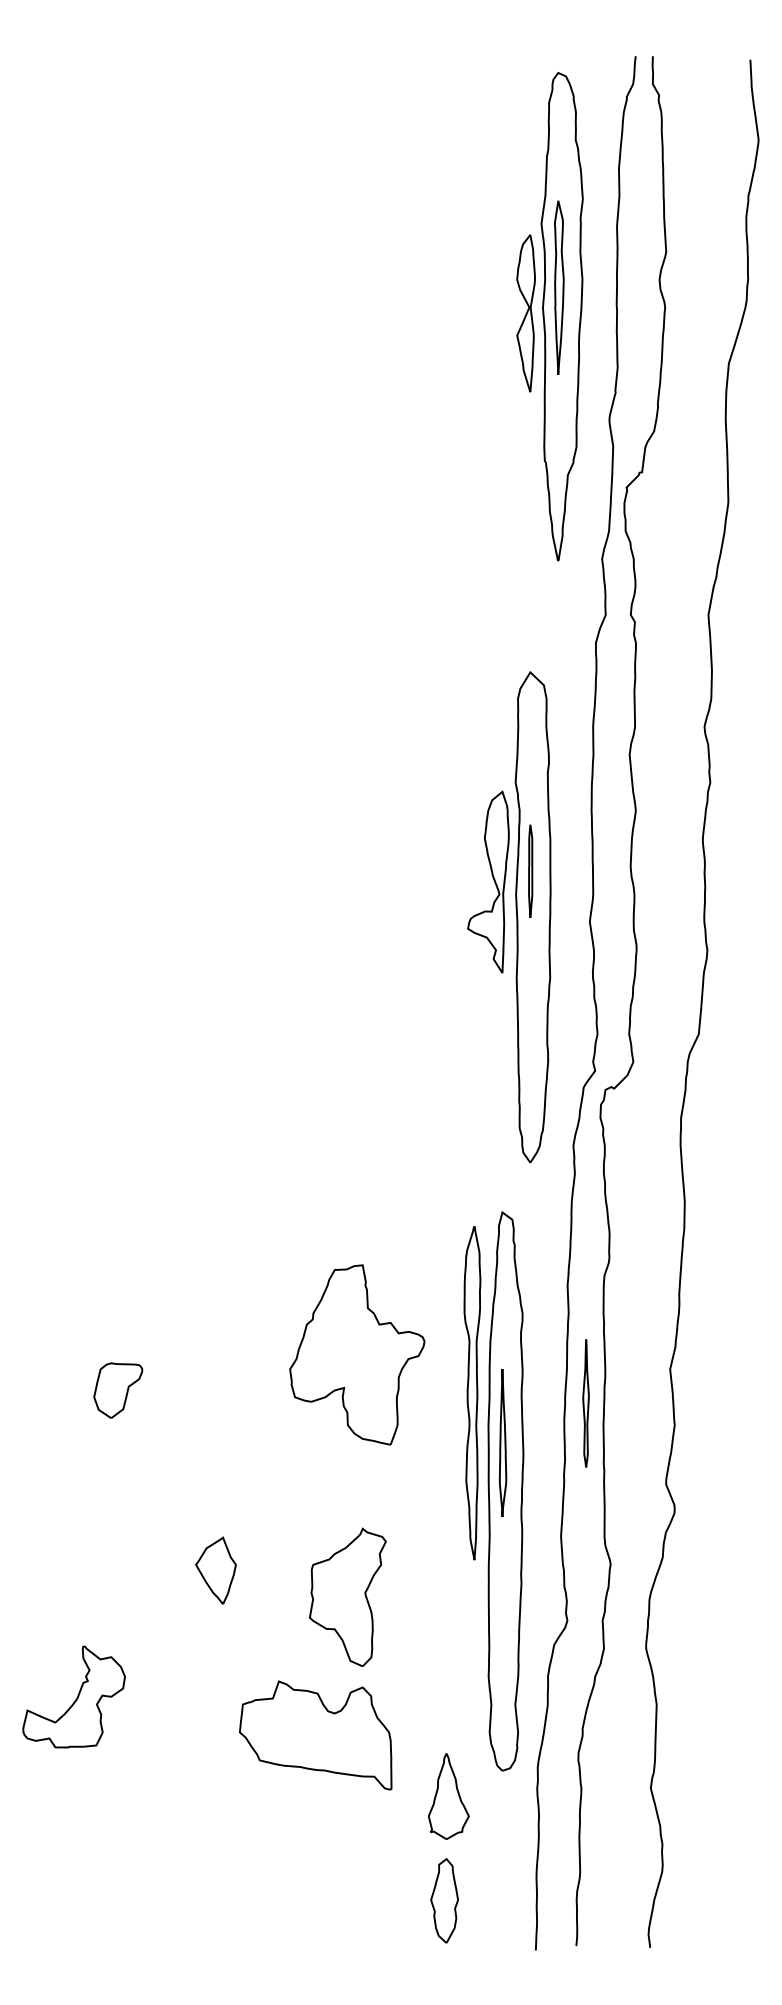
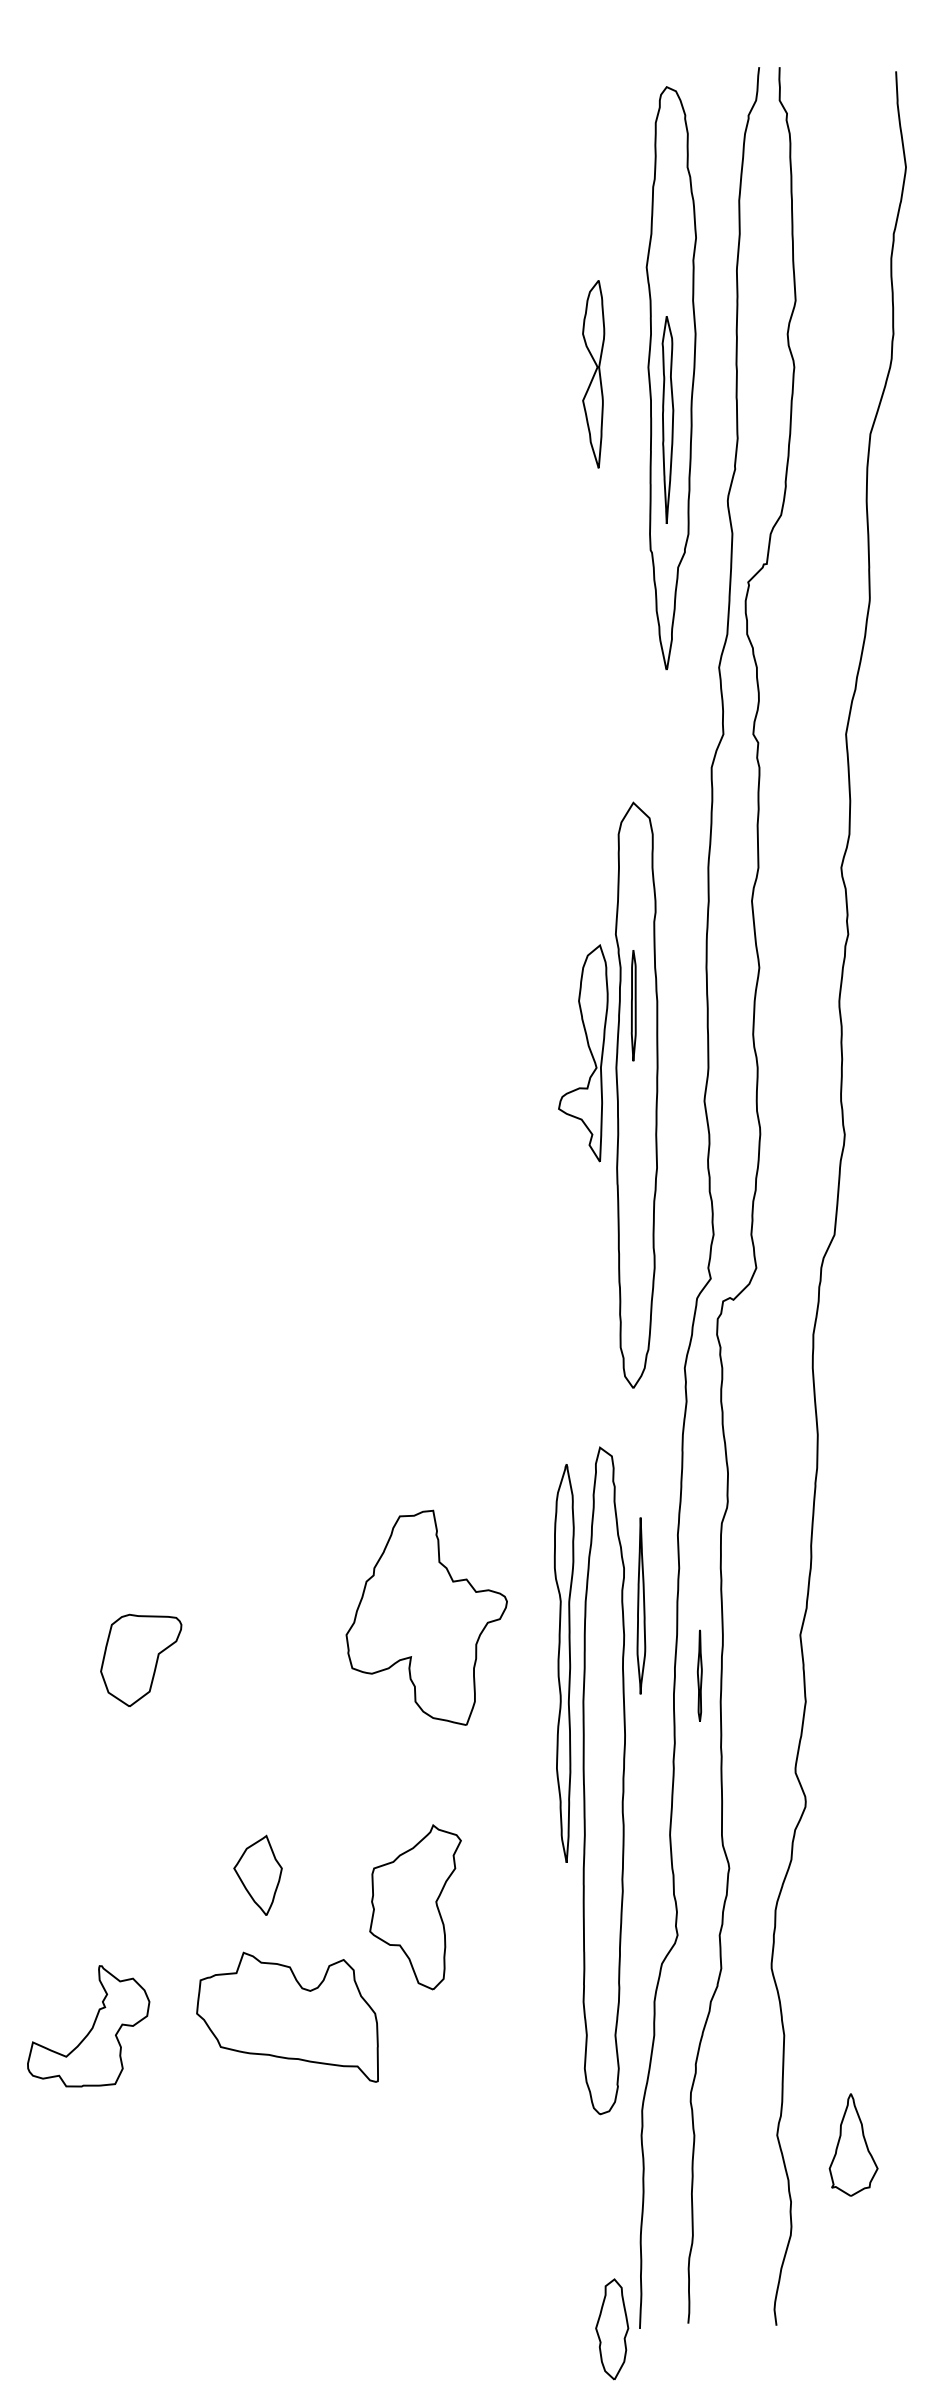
part: (559, 287) -> (668, 419), moved
part: (525, 313) -> (592, 374), moved
part: (530, 870) -> (633, 1004), moved
part: (118, 1390) -> (141, 1660), size x1.4
part: (585, 1403) -> (699, 1675), size x0.6
part: (503, 1442) -> (641, 1605), moved
part: (315, 1735) -> (287, 2017), moved
part: (448, 1796) -> (853, 2145), moved
part: (444, 1900) -> (612, 2328), moved

